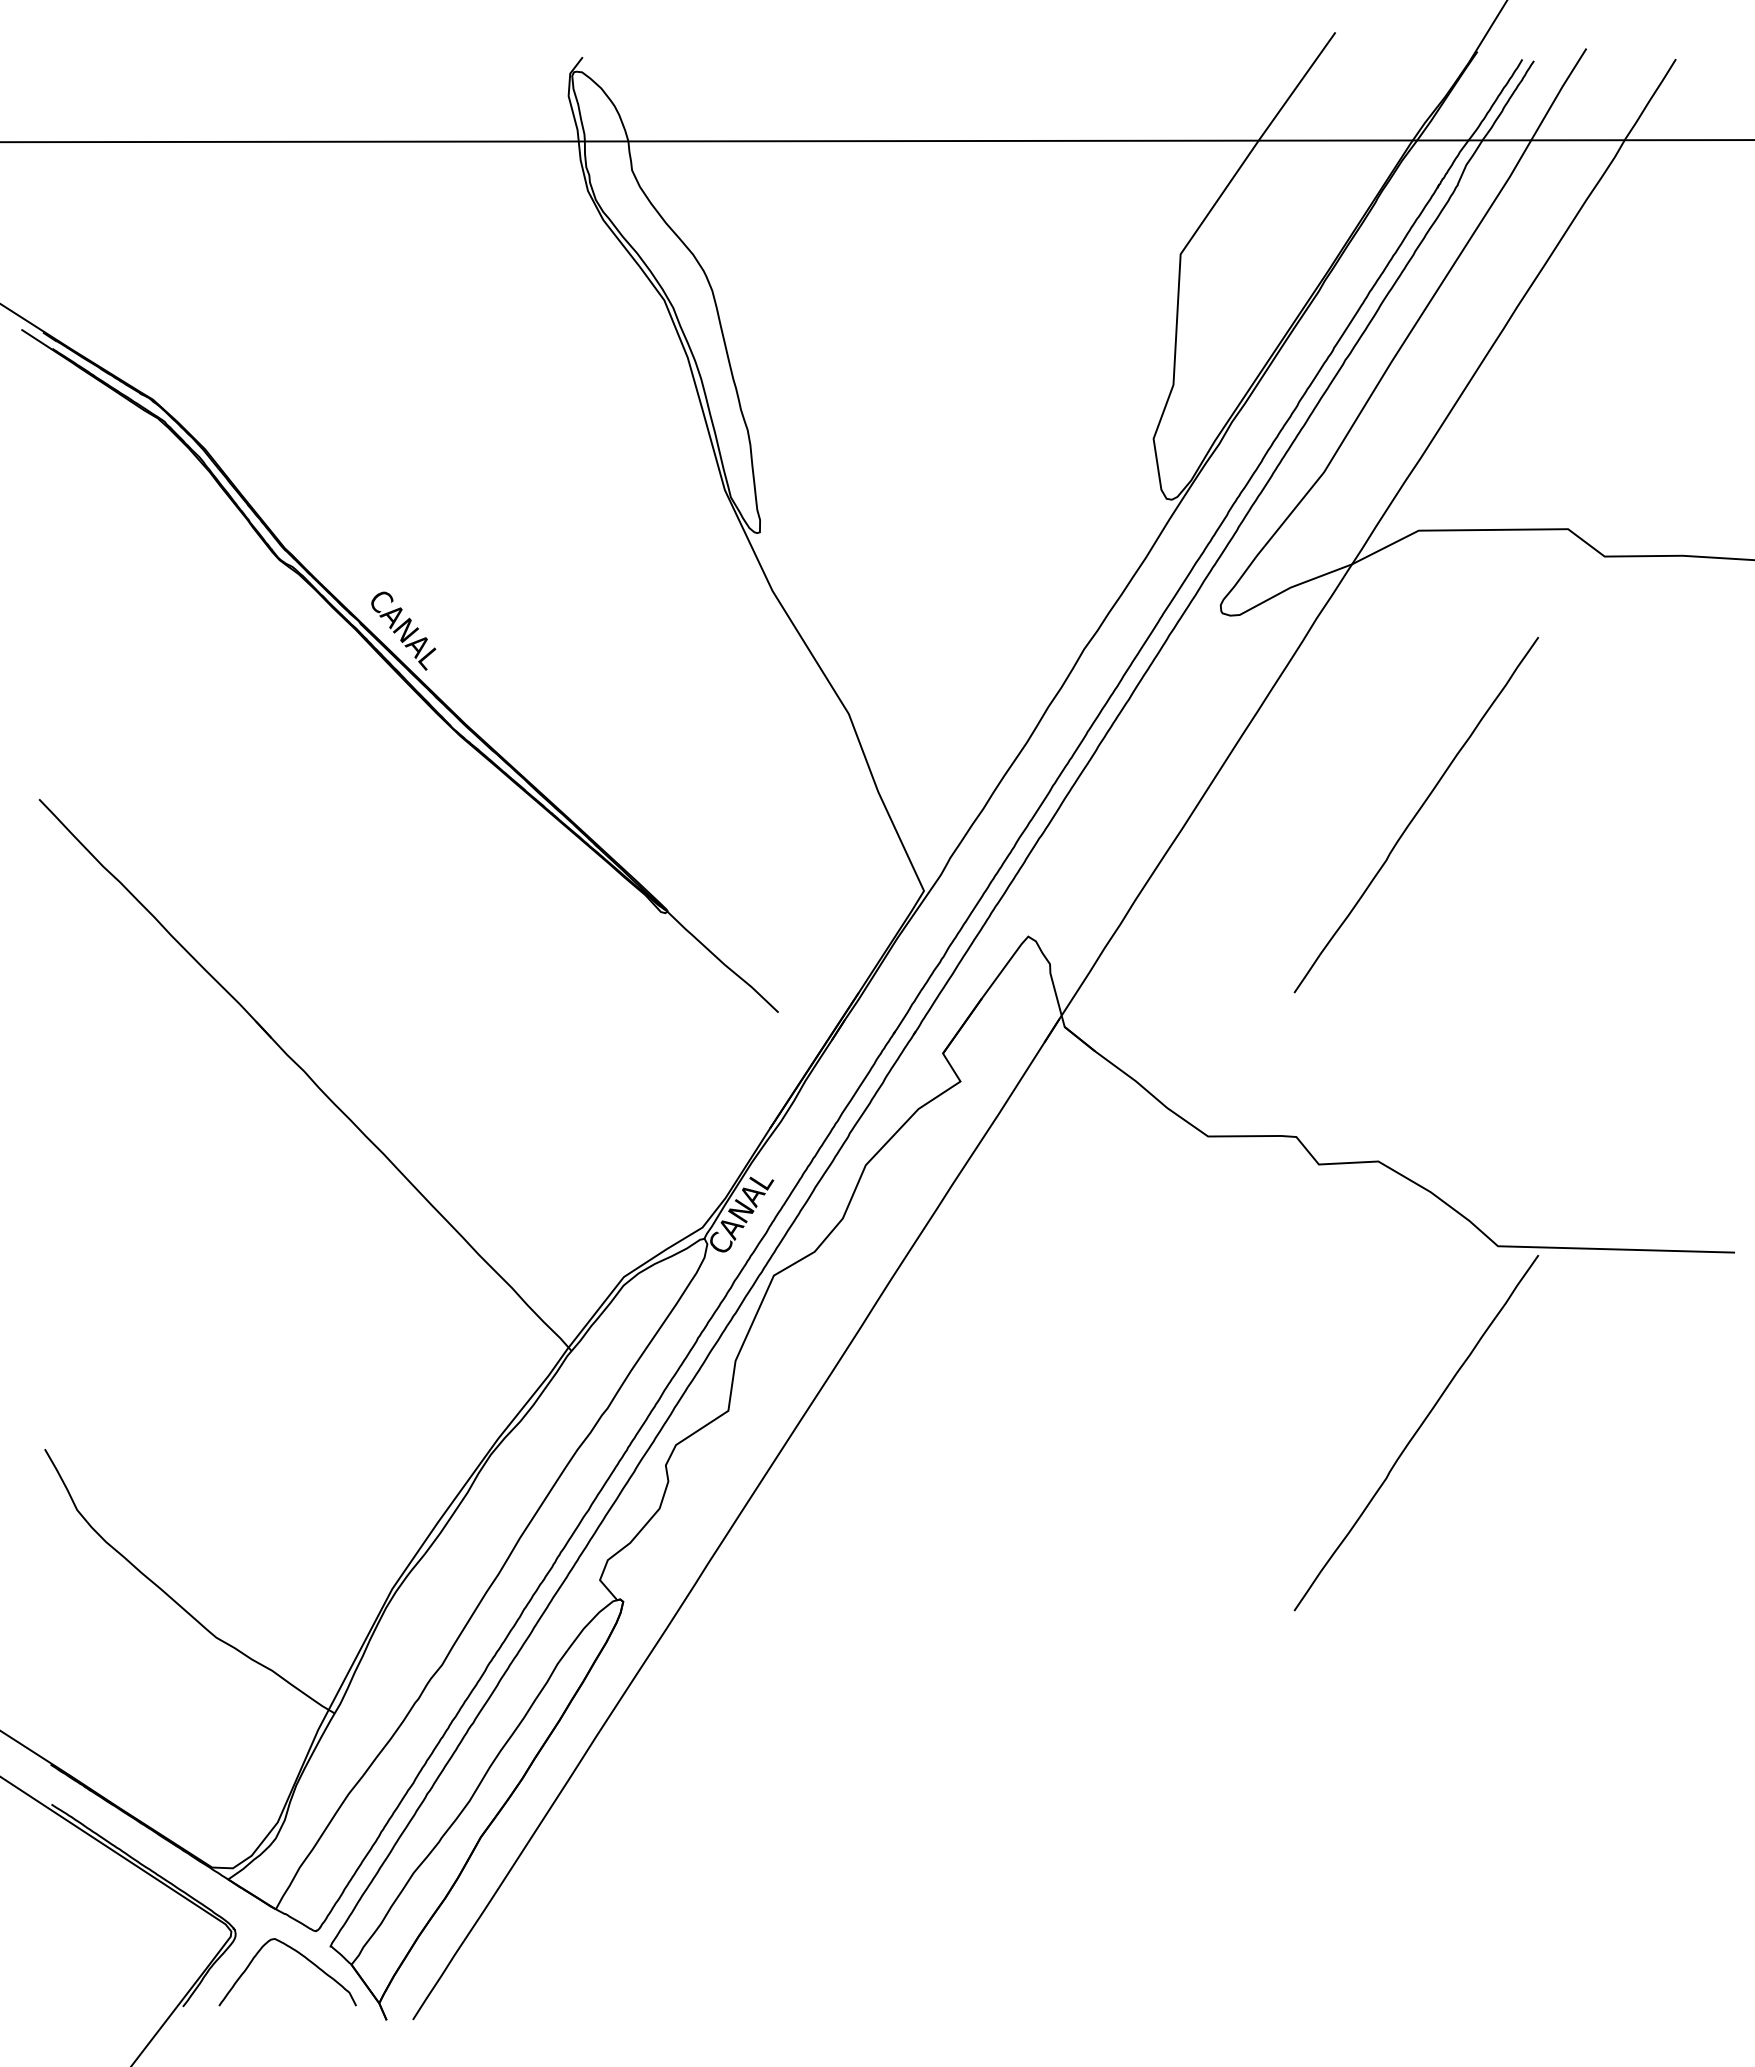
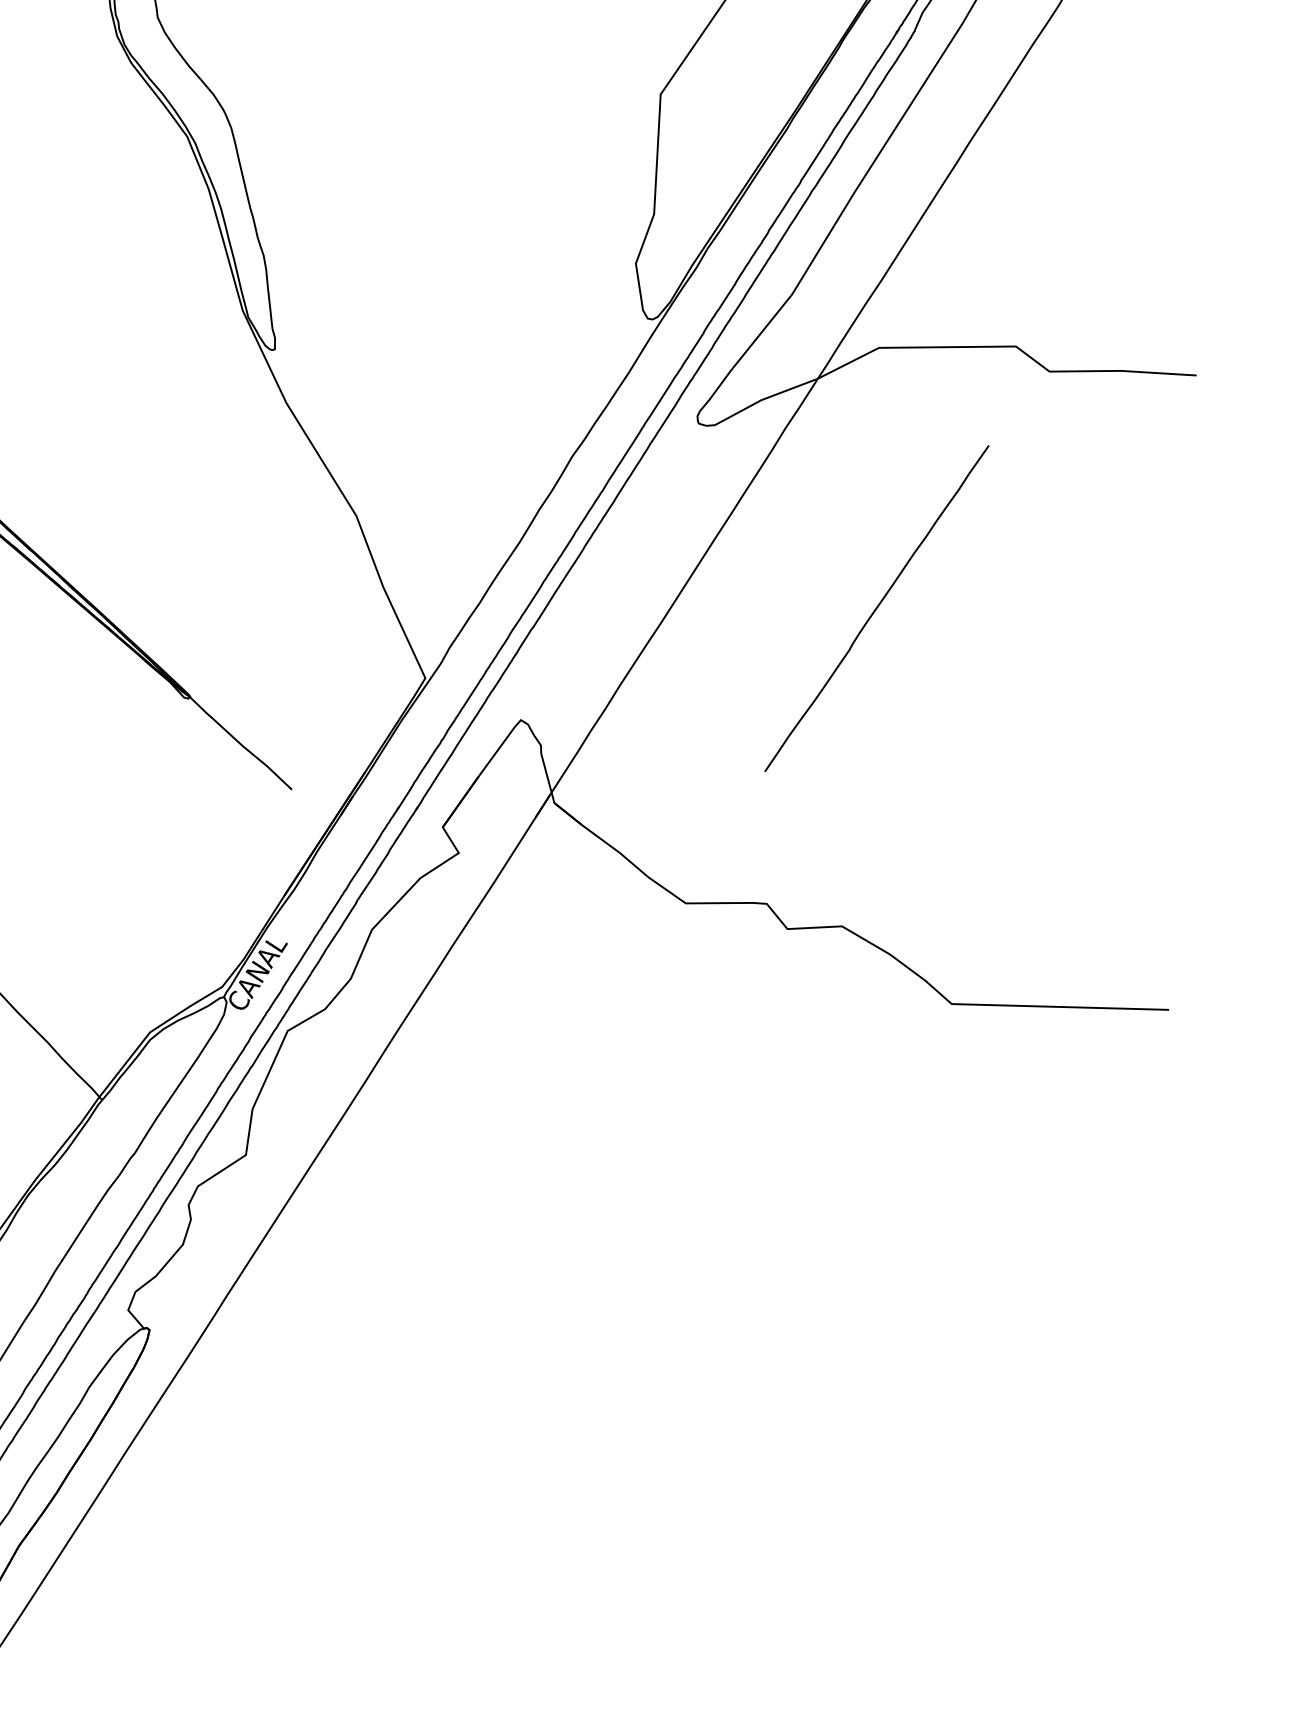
curve: (1416, 1433) -> (876, 1175), removed

